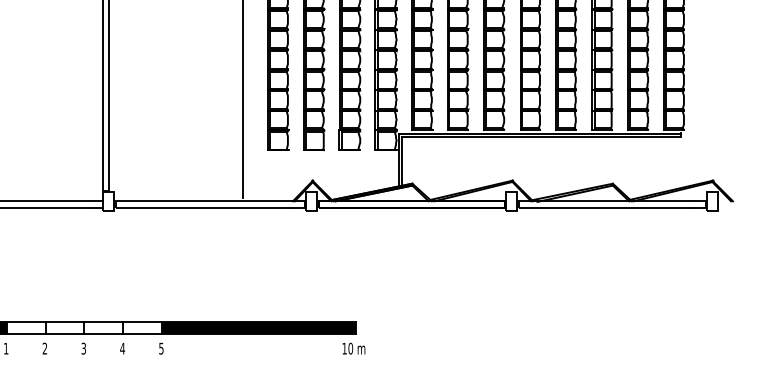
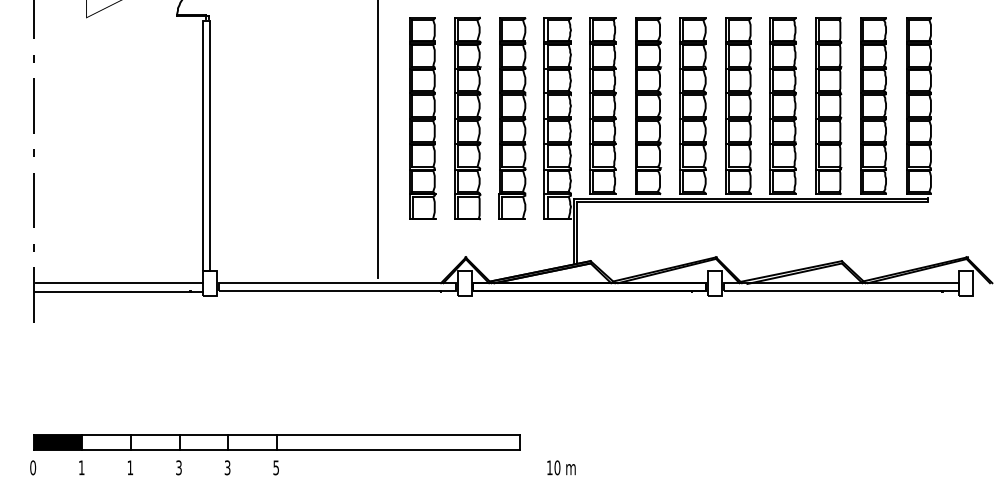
fill: (259, 328) -> (398, 442), removed
text: (45, 348) -> (130, 467), 2 -> 1
text: (122, 348) -> (227, 467), 4 -> 3
text: (353, 348) -> (561, 467), moved

